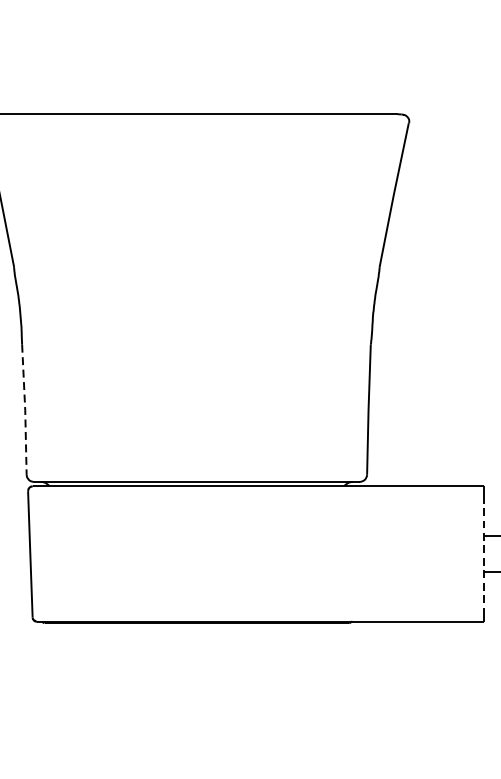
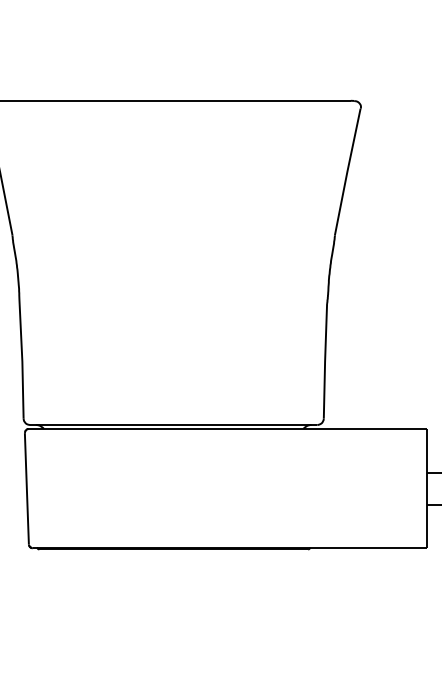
line: (25, 409) -> (22, 361), dashed -> solid
line: (484, 553) -> (427, 488), dashed -> solid

